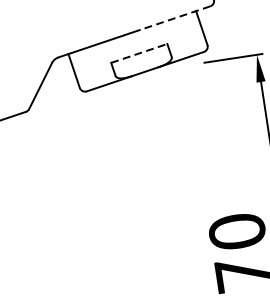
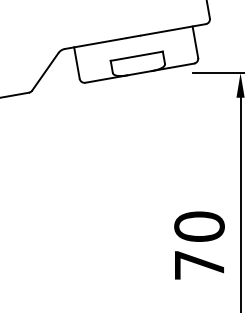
line: (175, 17) -> (173, 29), dashed -> solid
line: (140, 53) -> (137, 56), dashed -> solid

